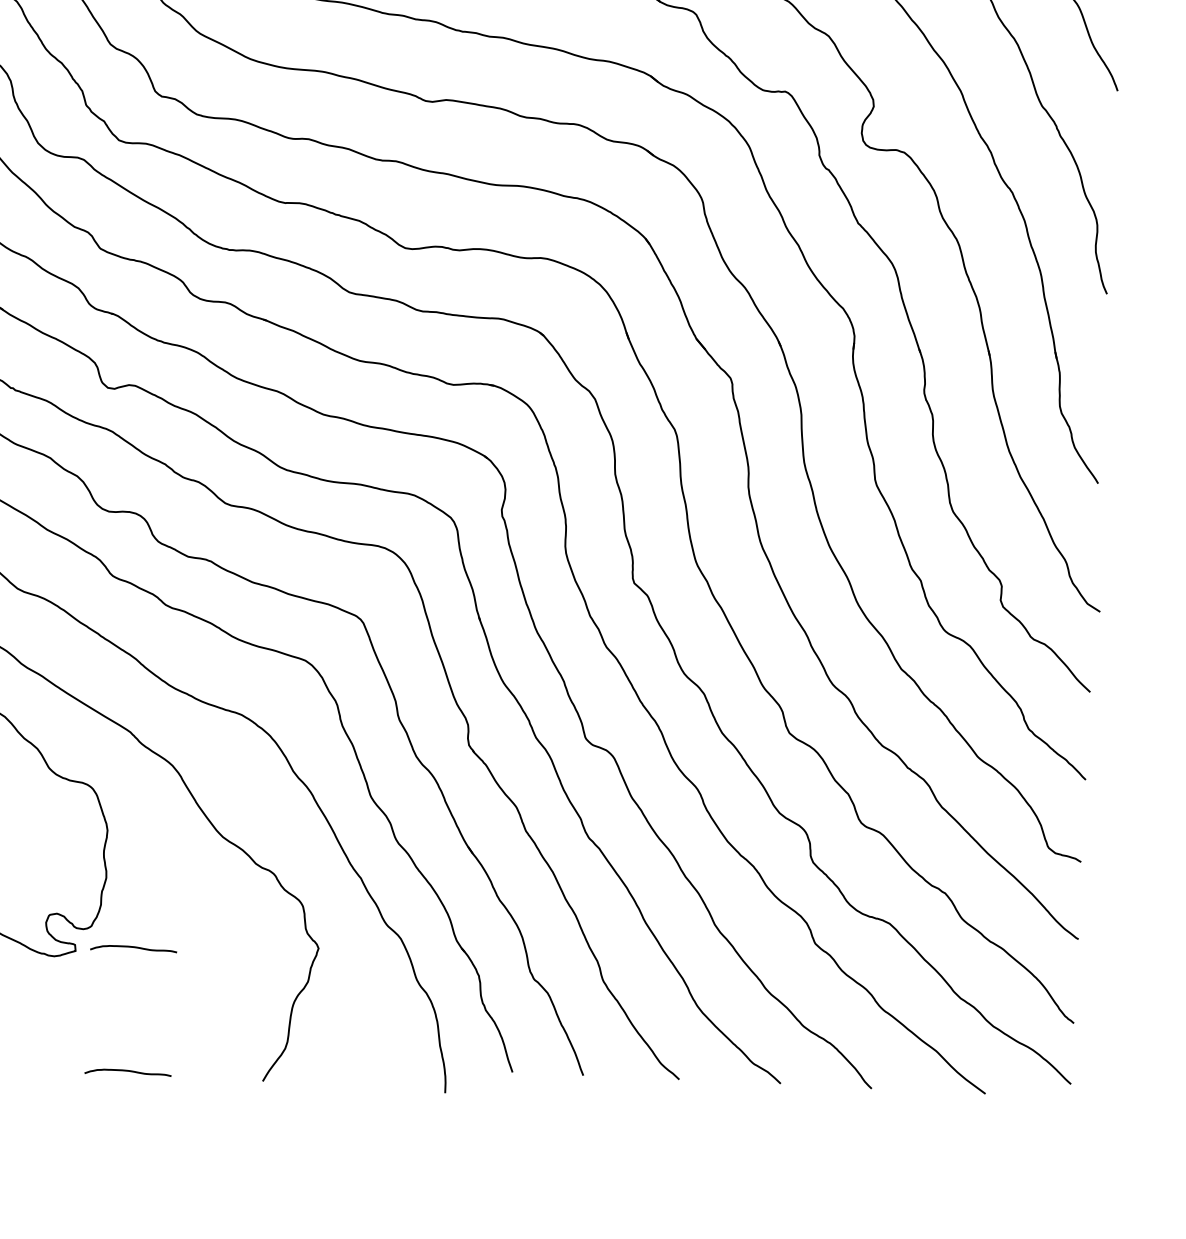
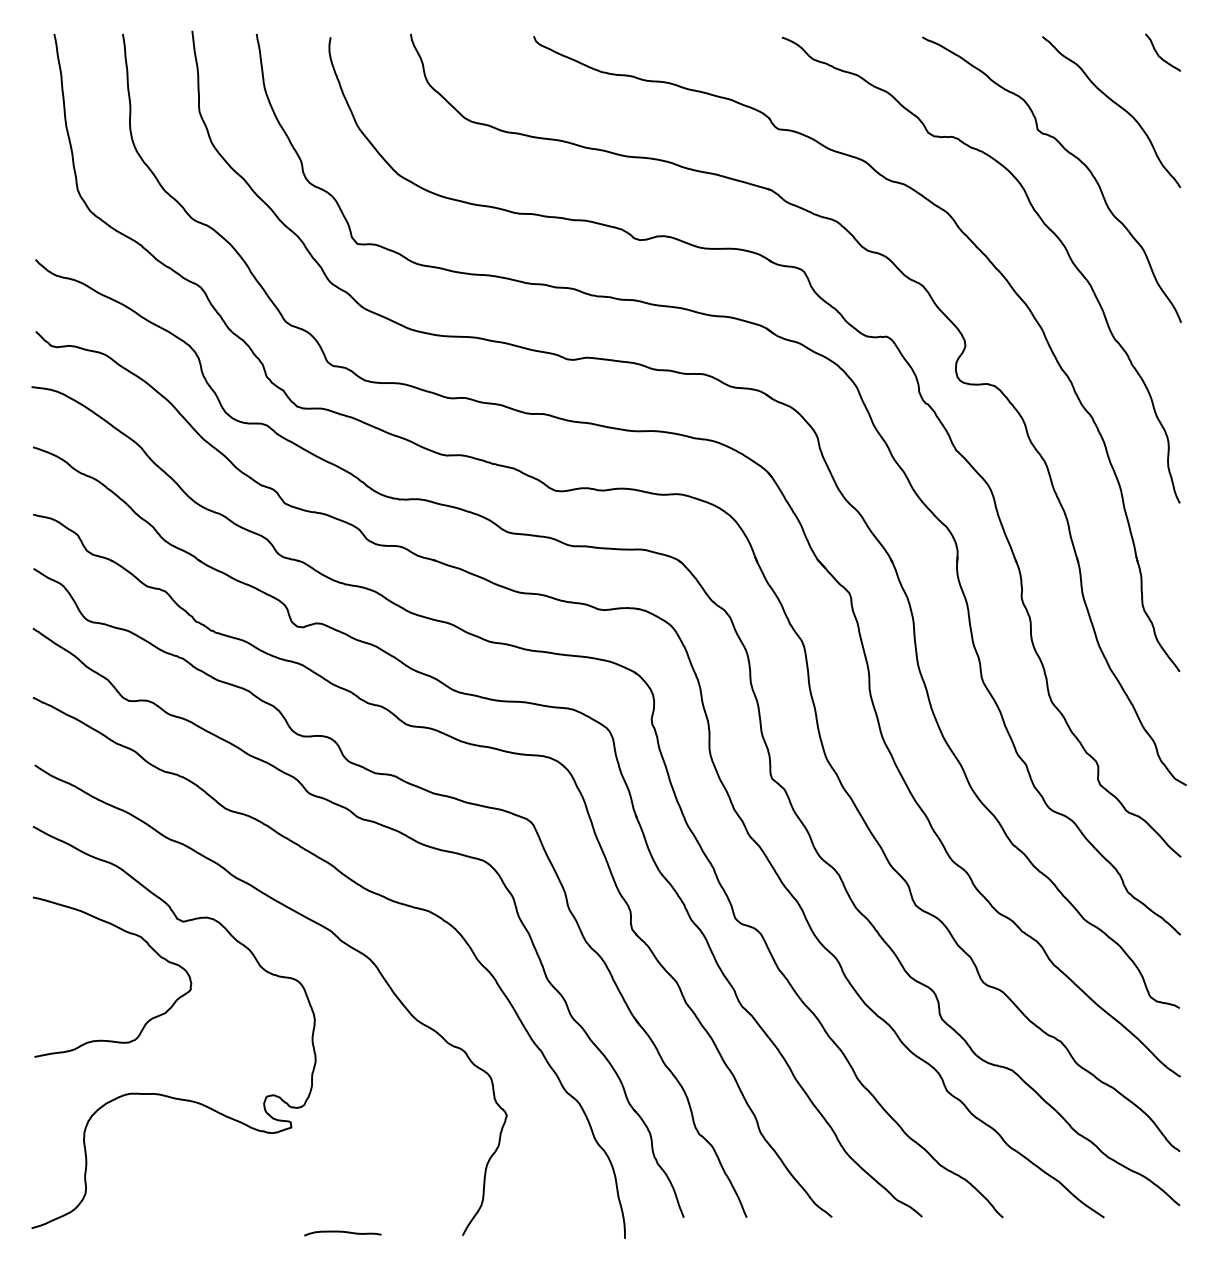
curve: (133, 947) -> (342, 1122), removed

